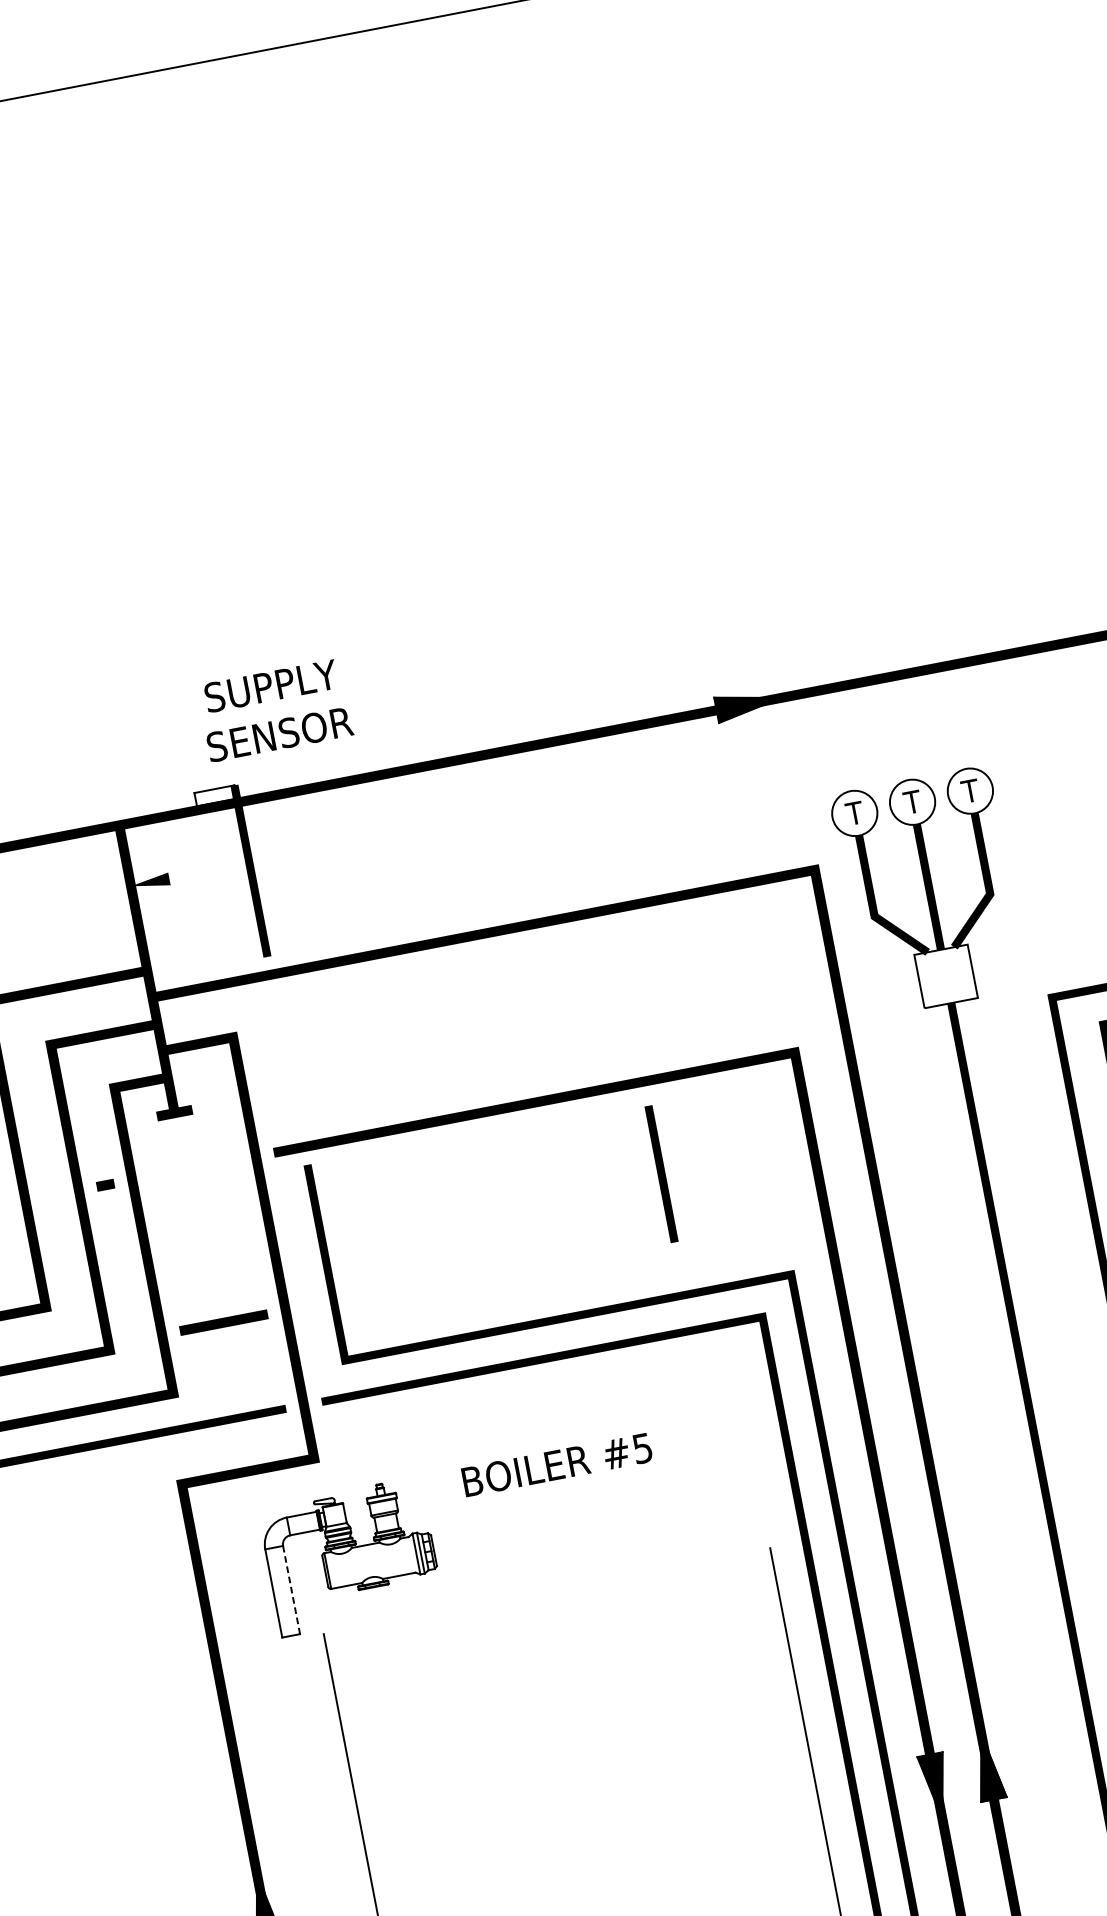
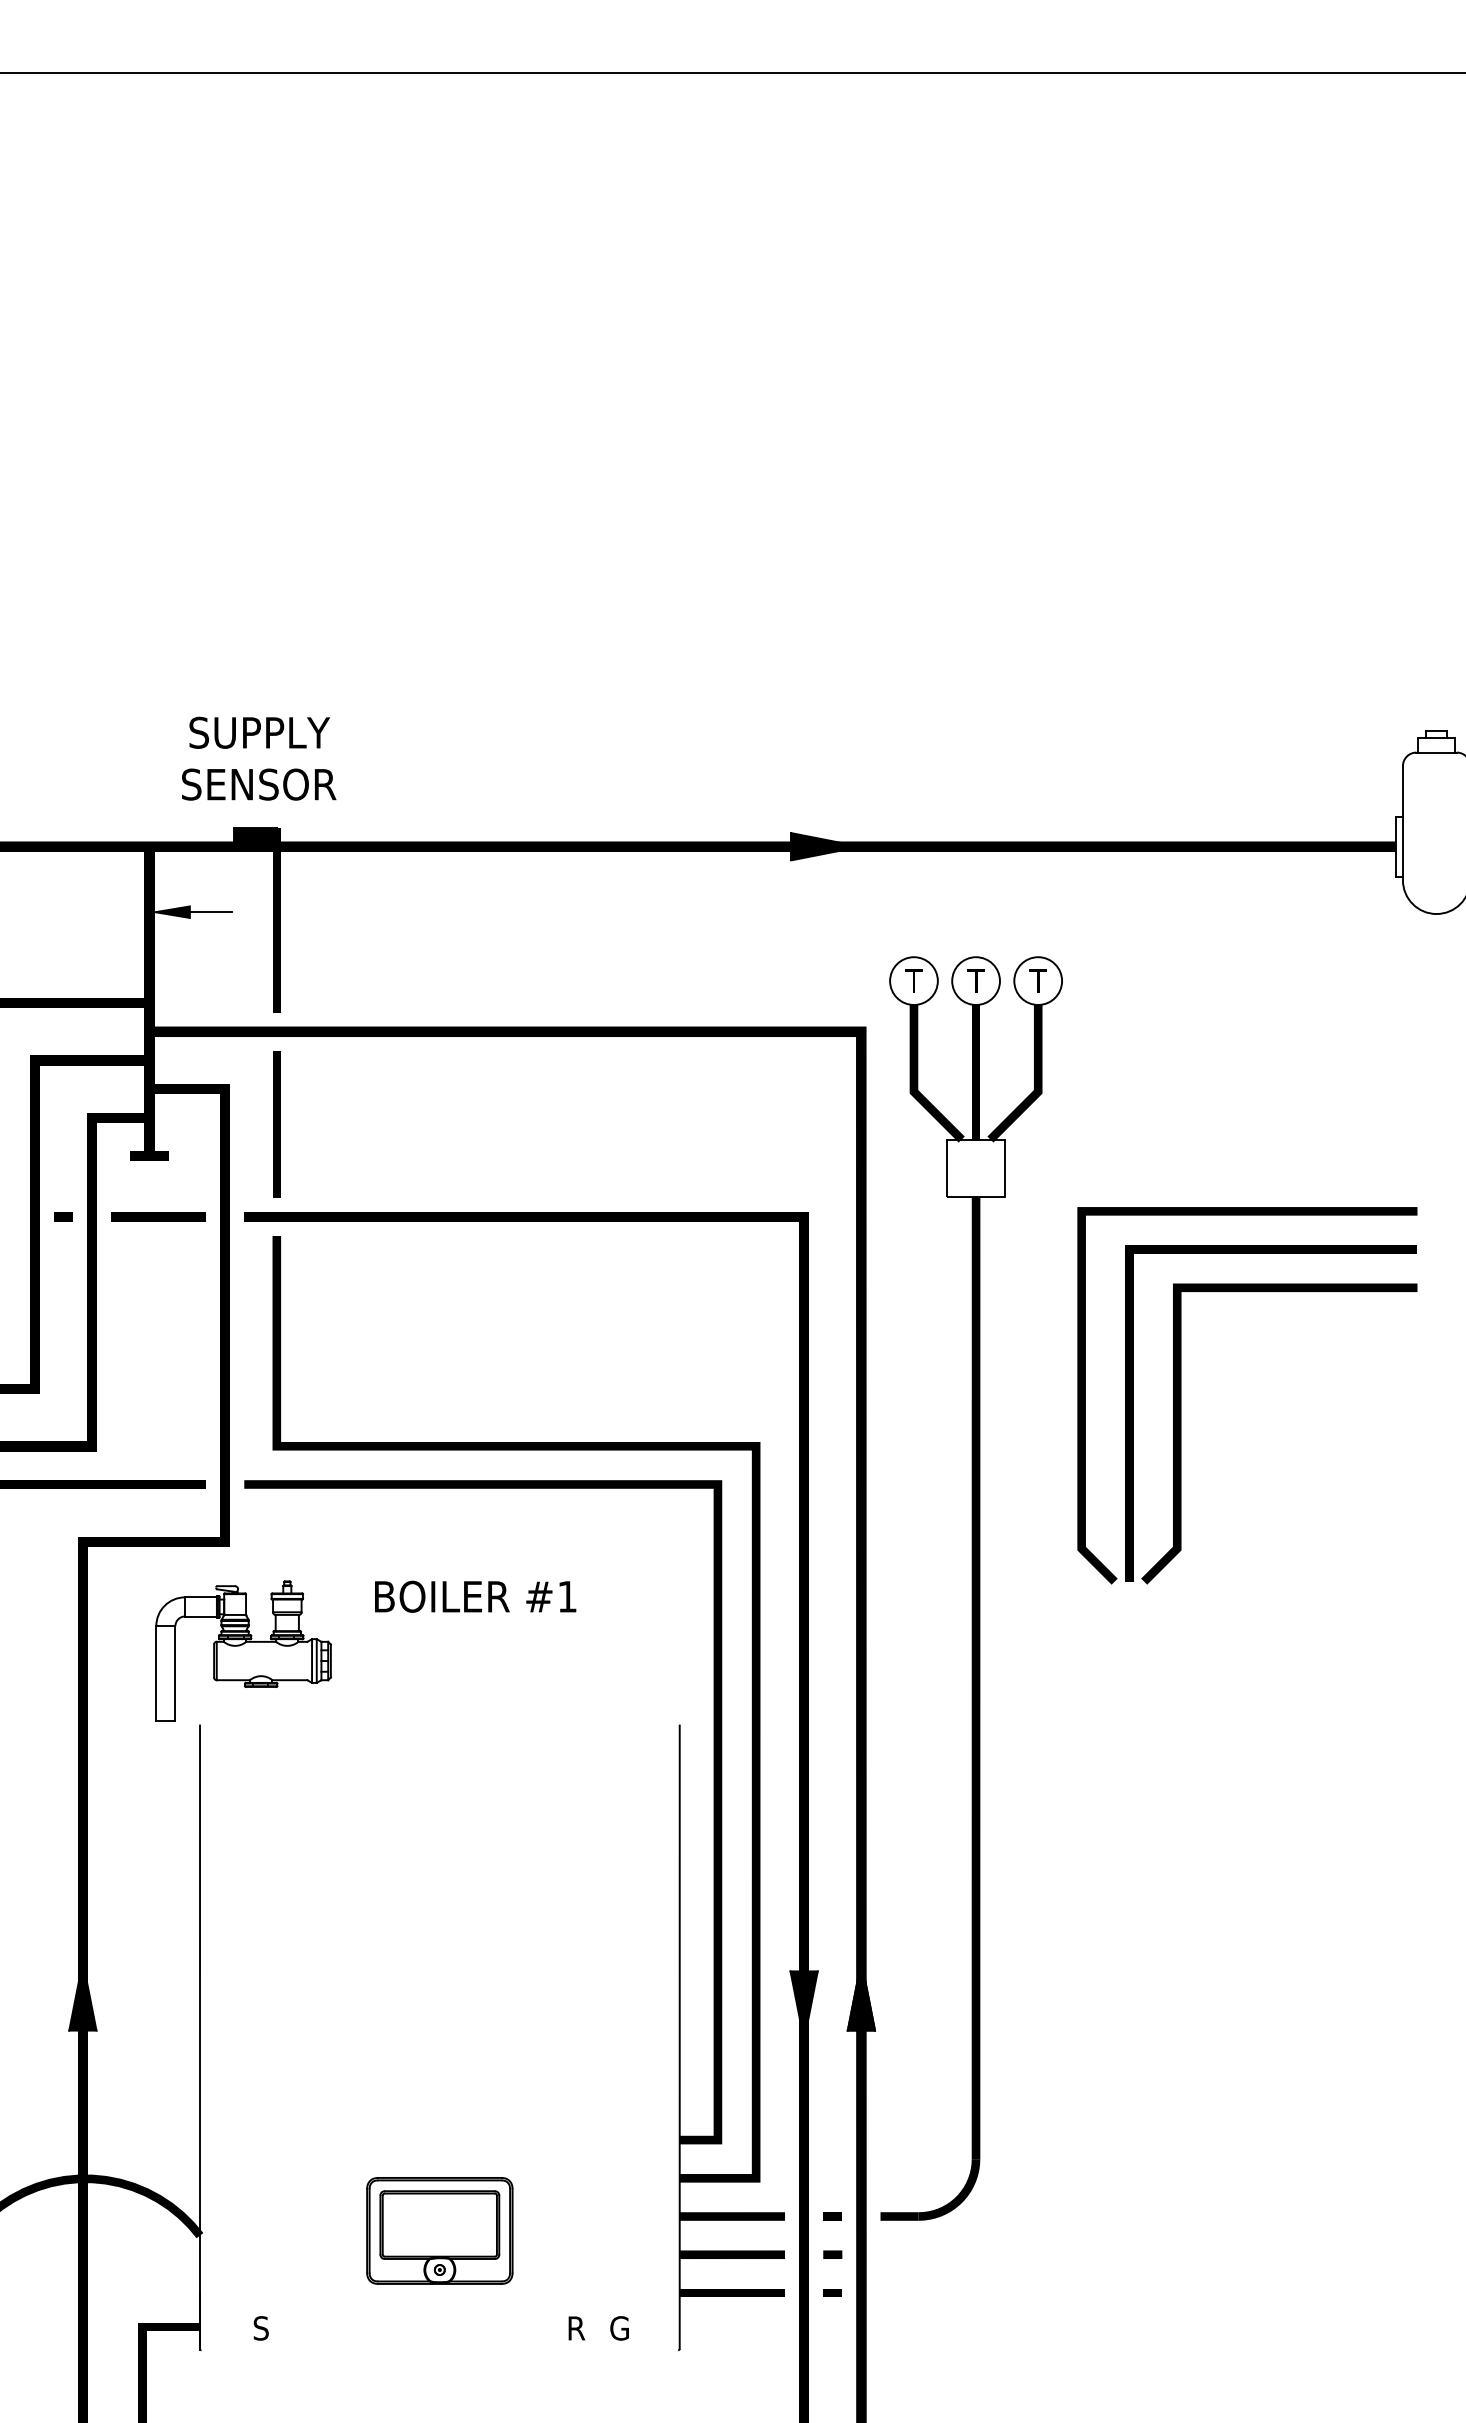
text: (275, 710) -> (259, 758), moved
fill: (214, 796) -> (254, 835), added
line: (188, 875) -> (211, 912), added
line: (661, 1174) -> (276, 1124), moved
line: (223, 1322) -> (158, 1216), moved
text: (642, 1448) -> (567, 1596), #5 -> #1
line: (291, 1590) -> (175, 1673), dashed -> solid

